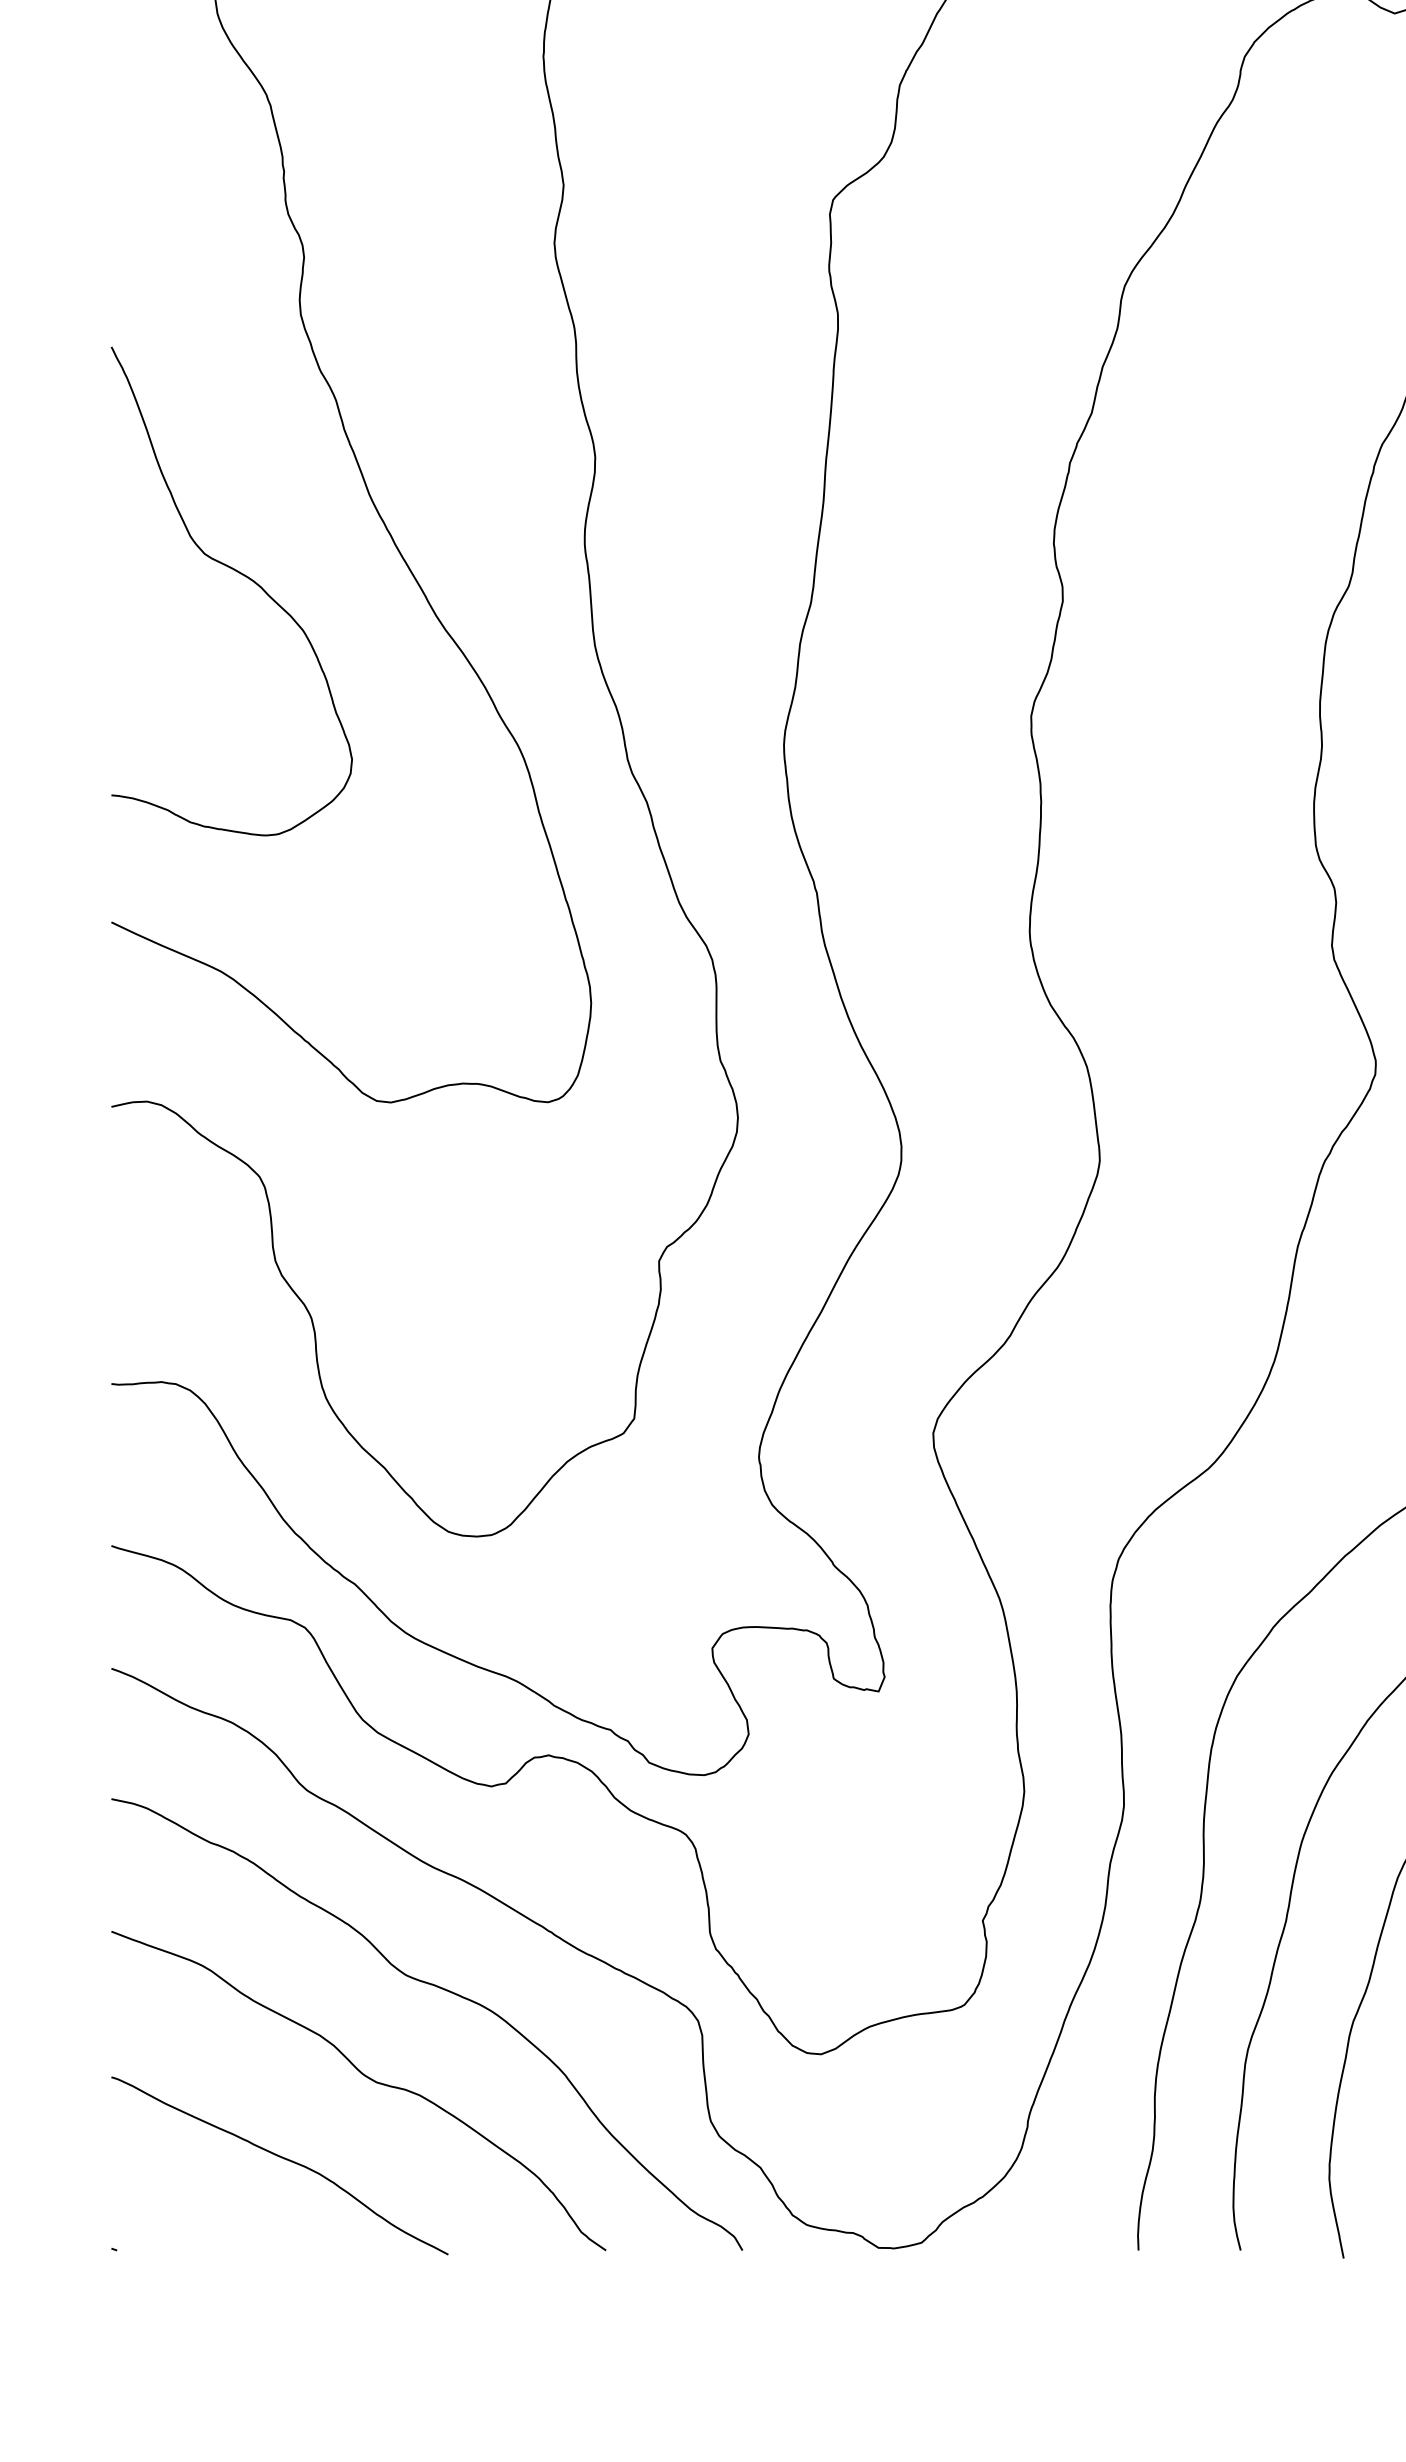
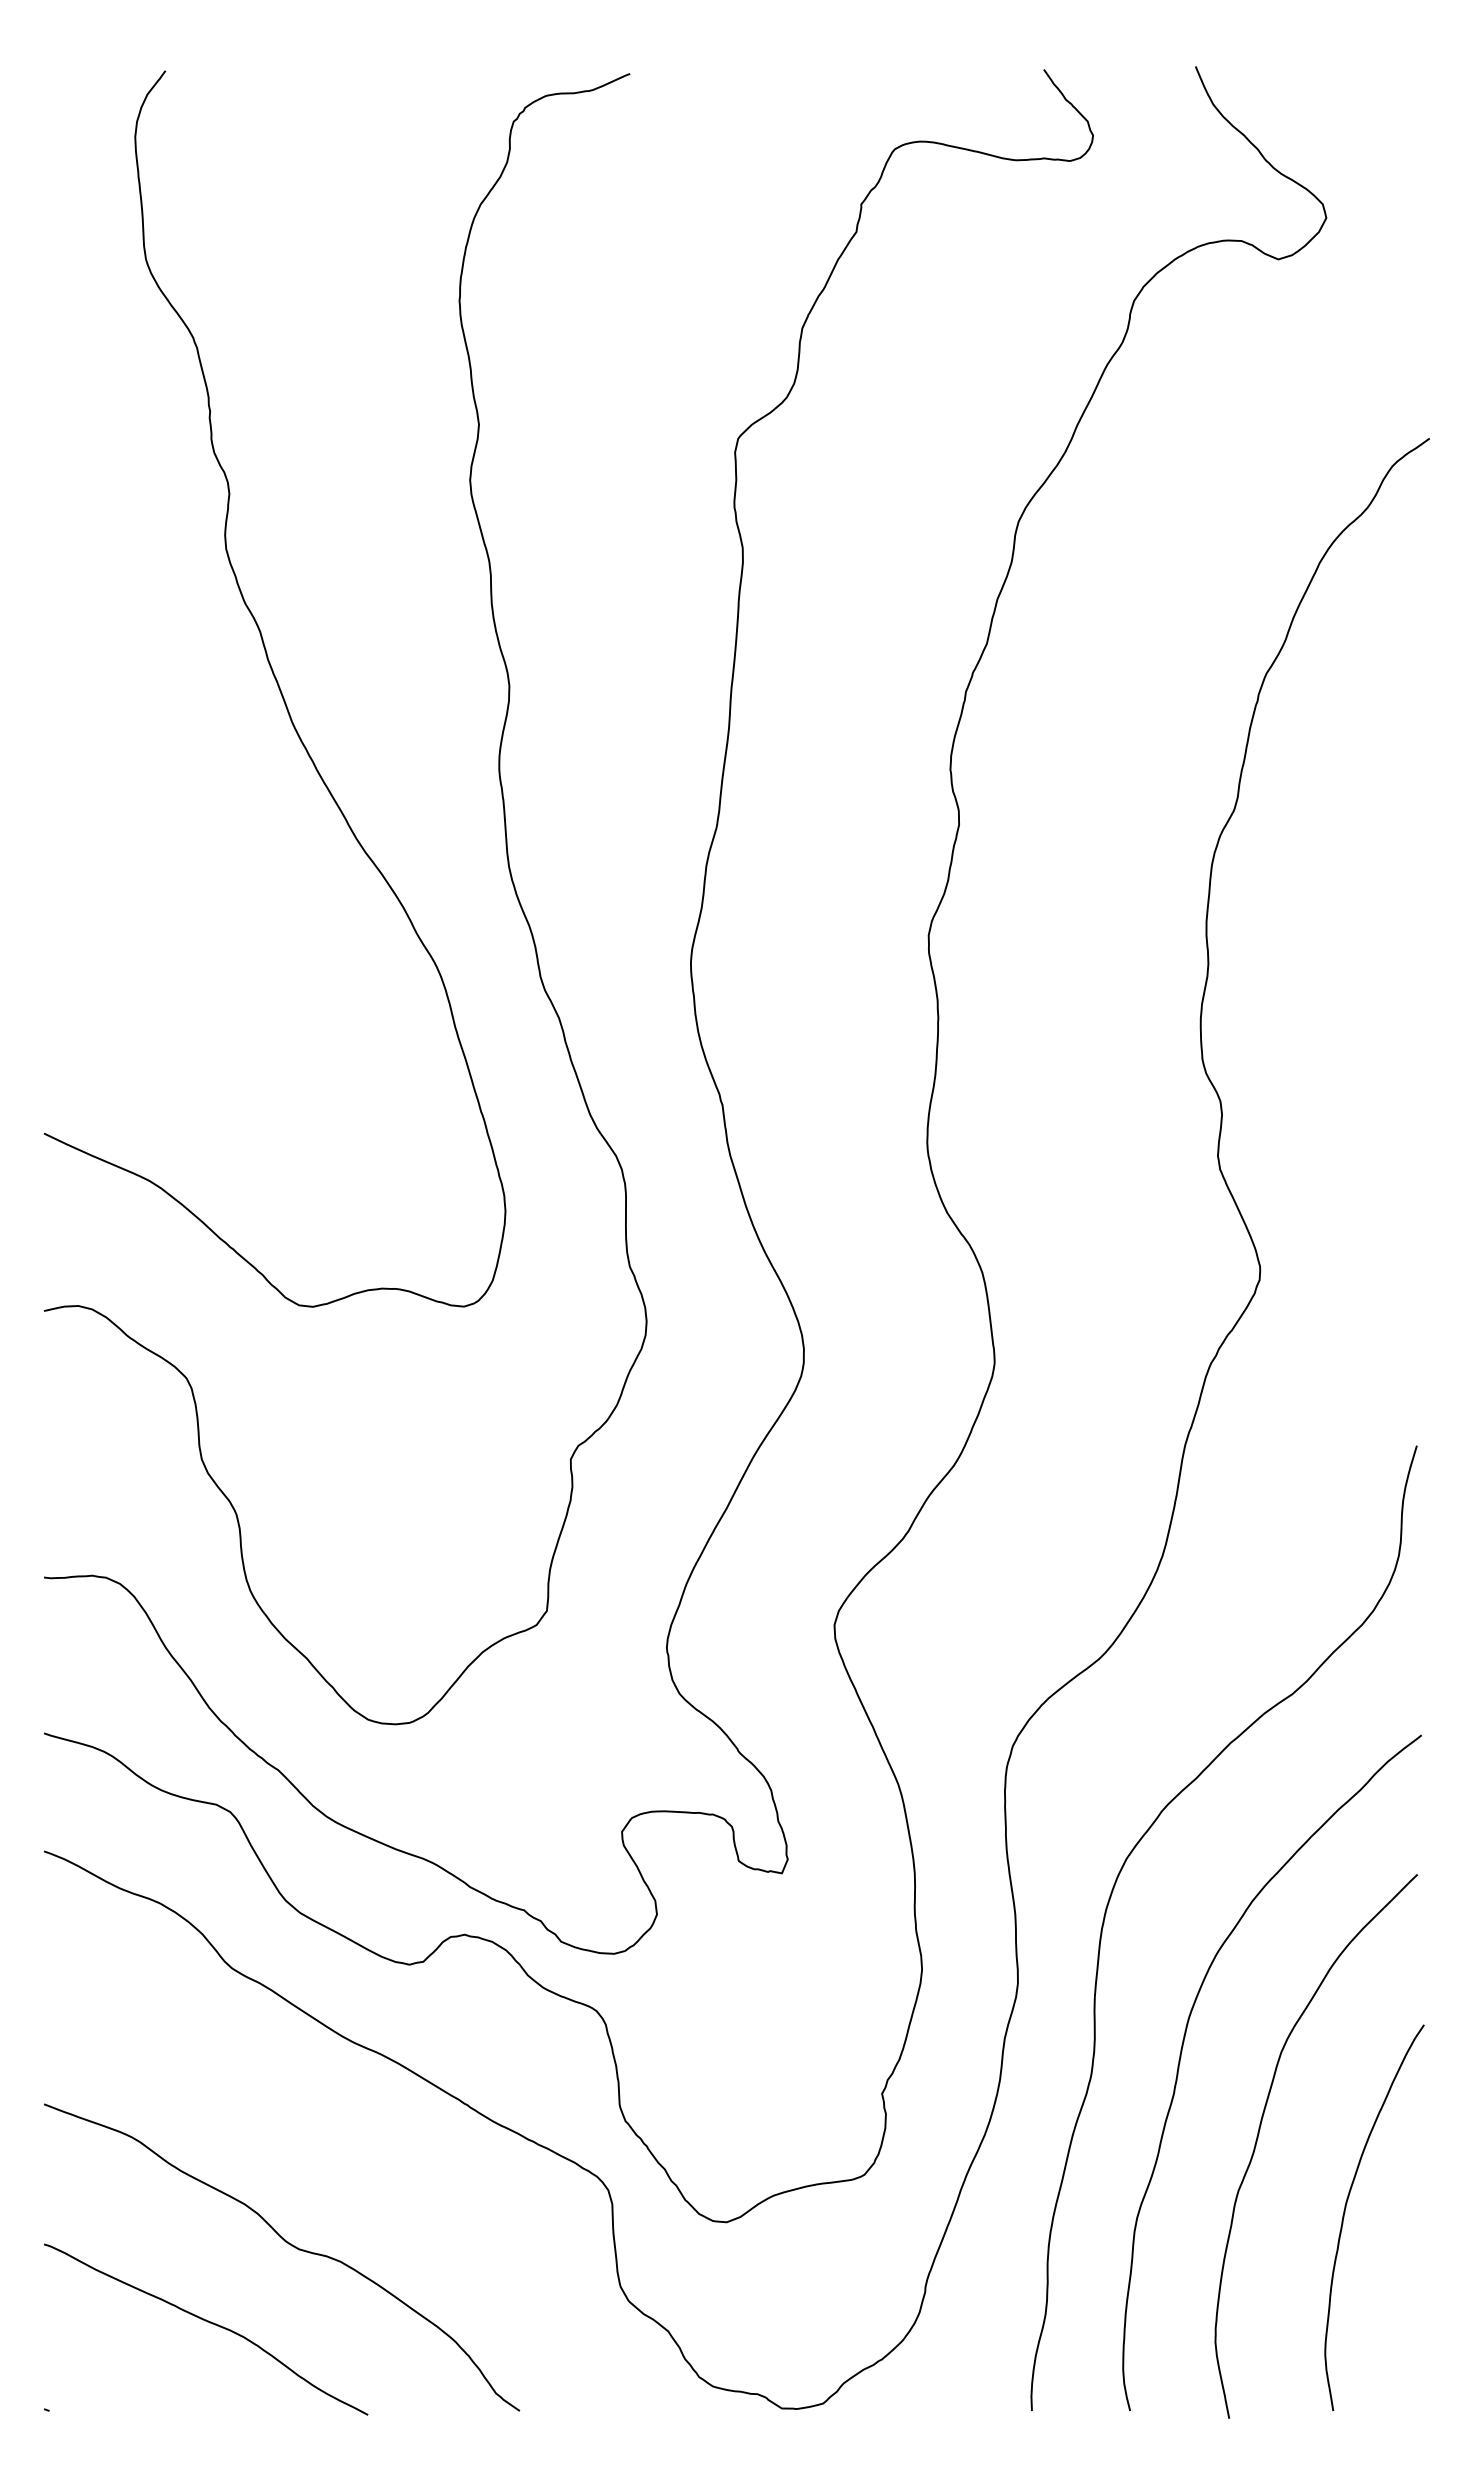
curve: (242, 576) -> (170, 800), removed
curve: (440, 1989) -> (360, 2159), removed

